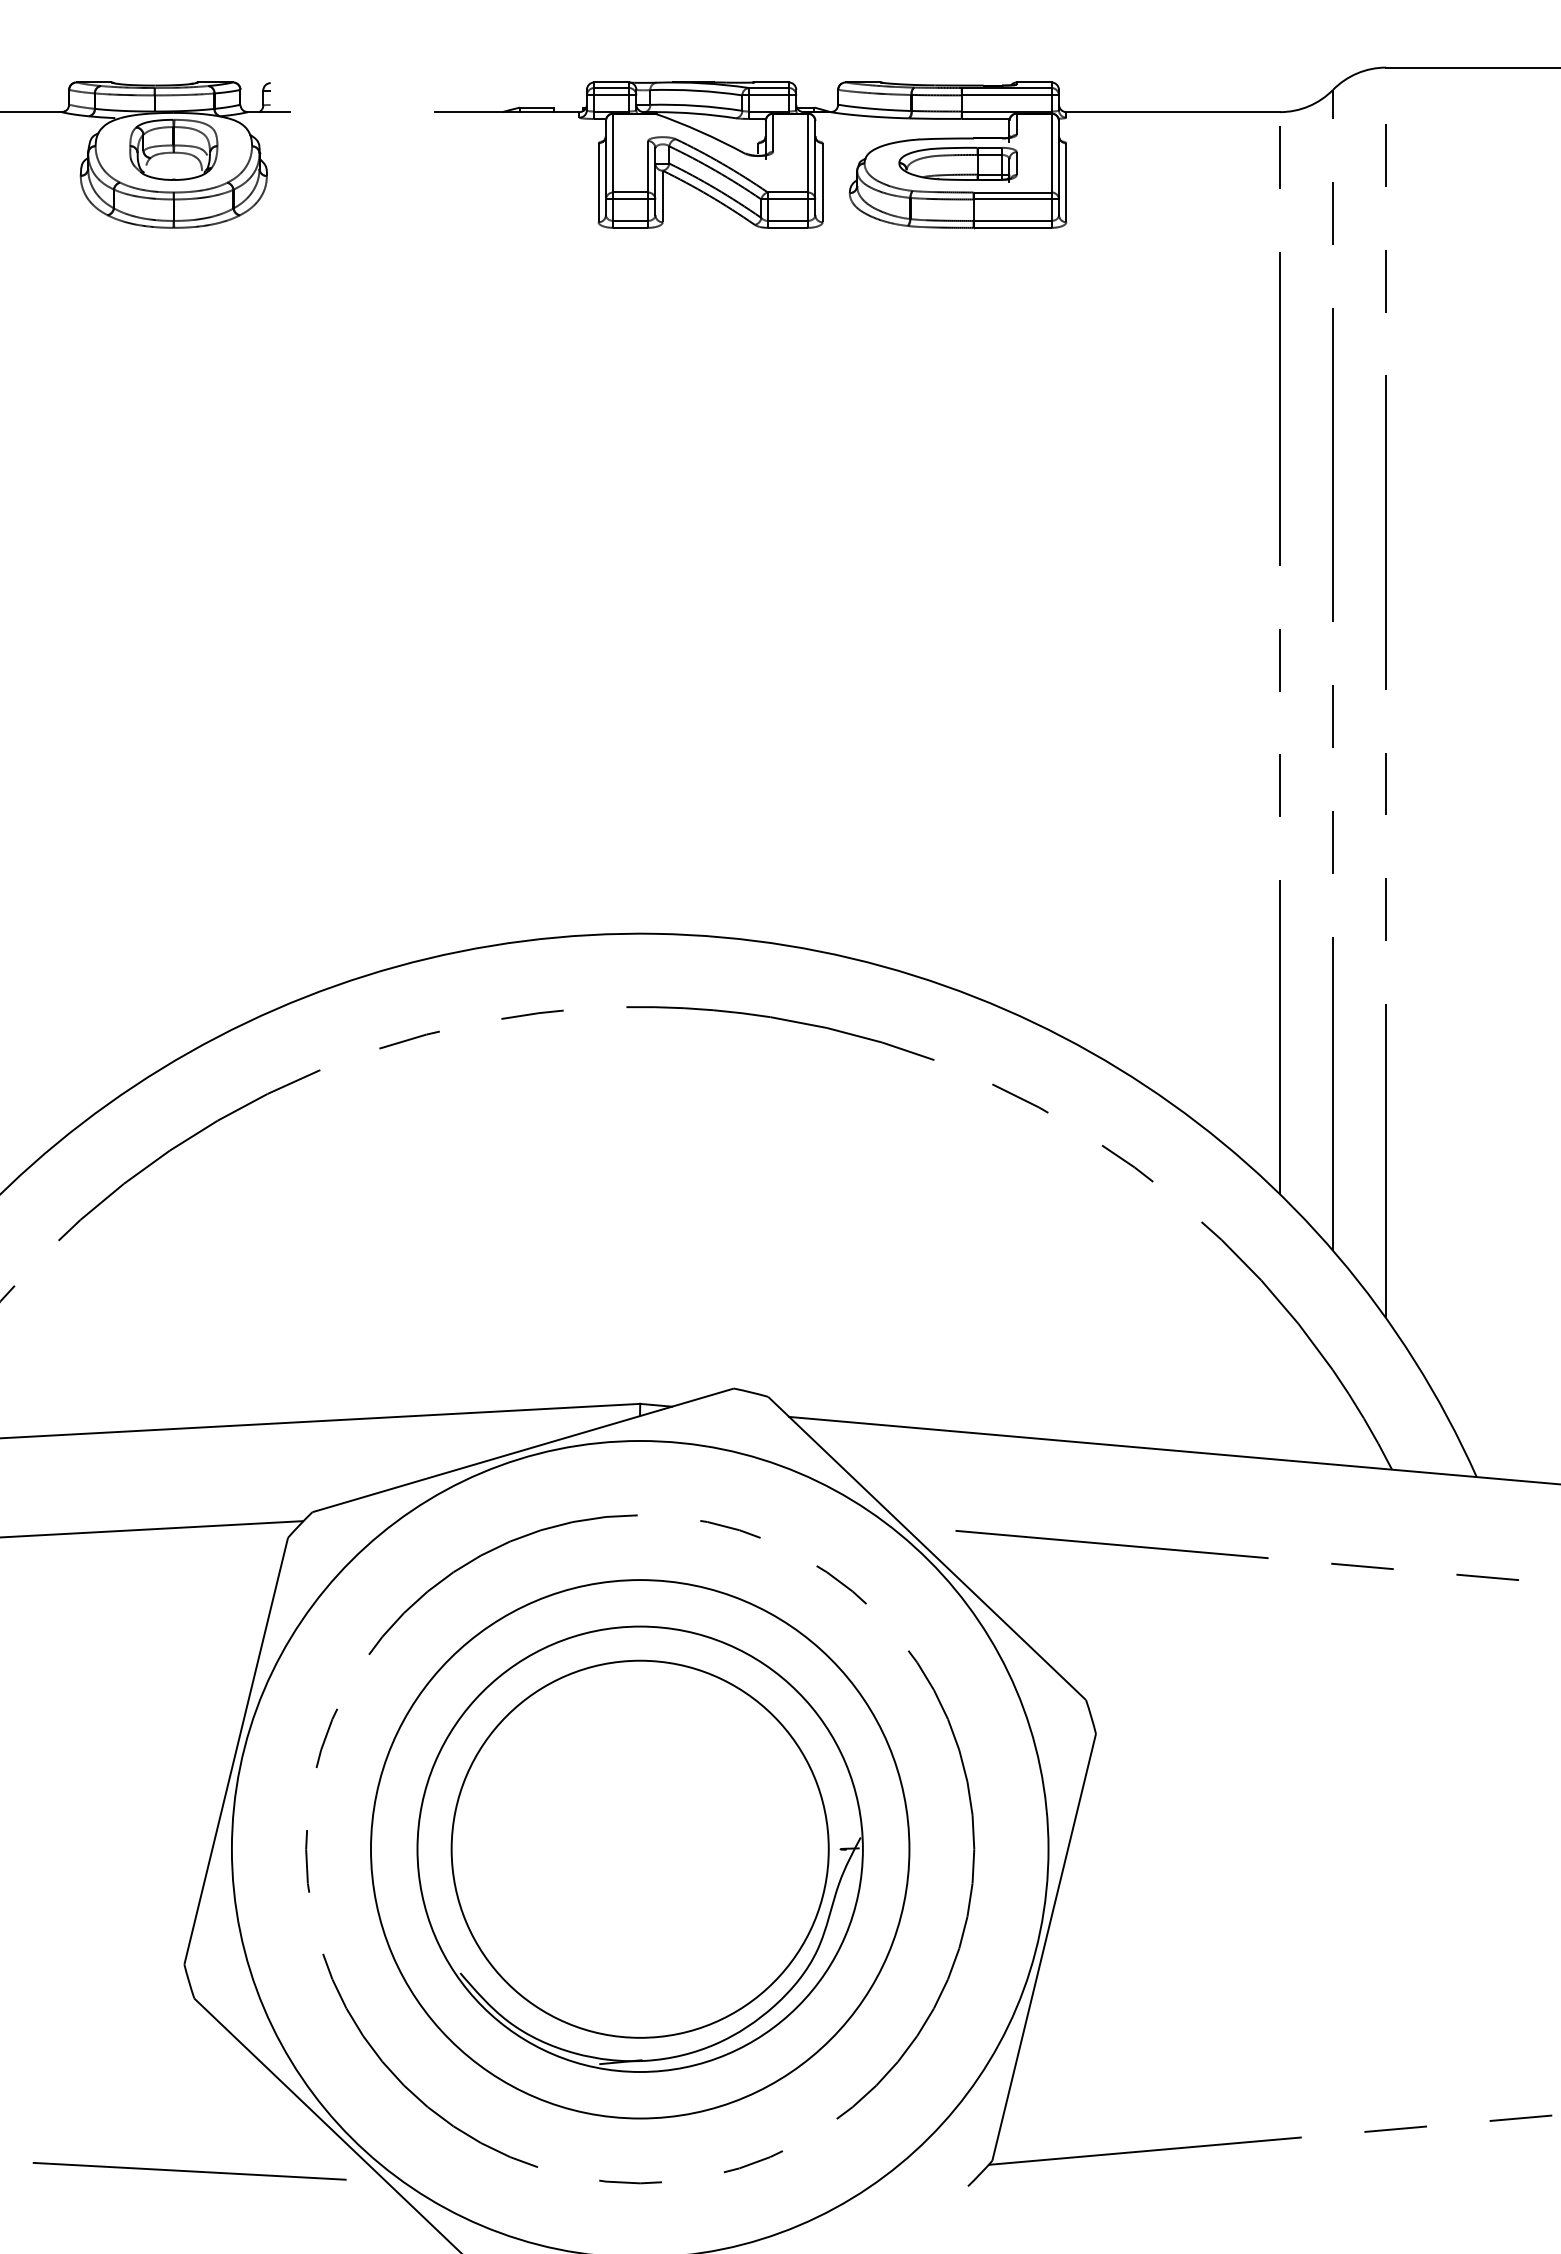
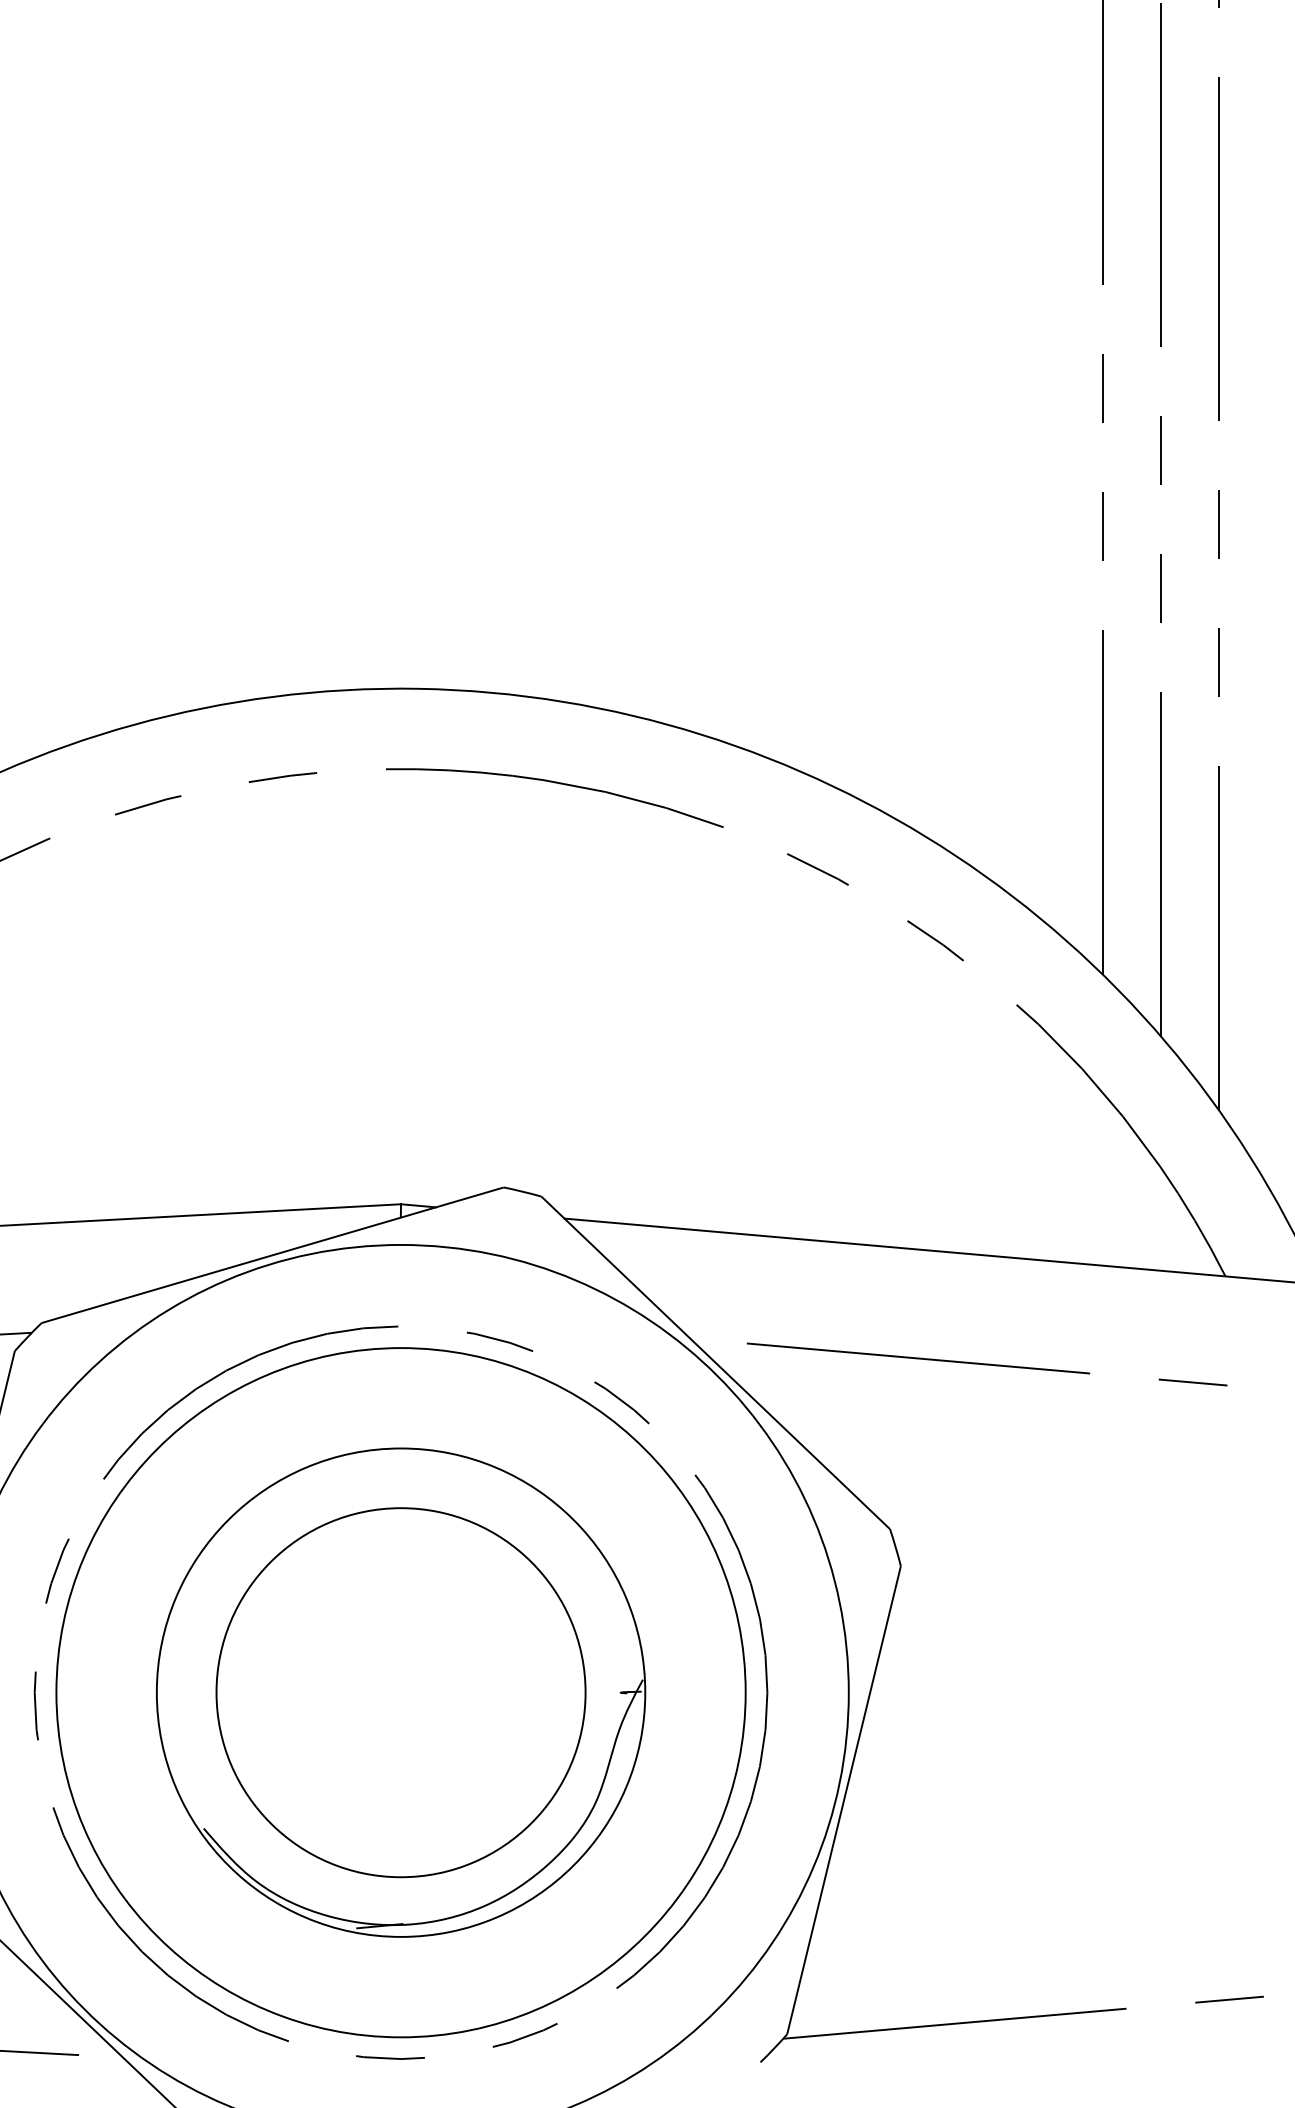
circle: (639, 1849) -> (400, 1692), size x0.62
circle: (639, 1849) -> (400, 1692), size x1.67

